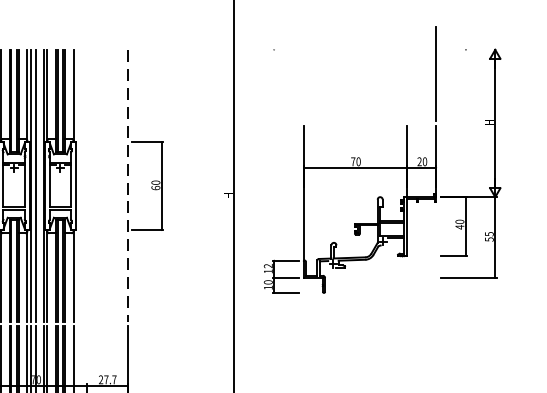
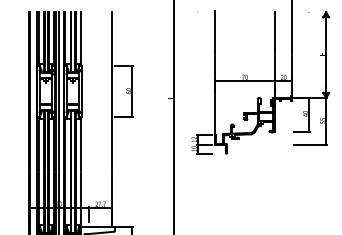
line: (303, 84) -> (214, 32), added
line: (406, 84) -> (274, 32), added
line: (128, 187) -> (112, 92), dashed -> solid

